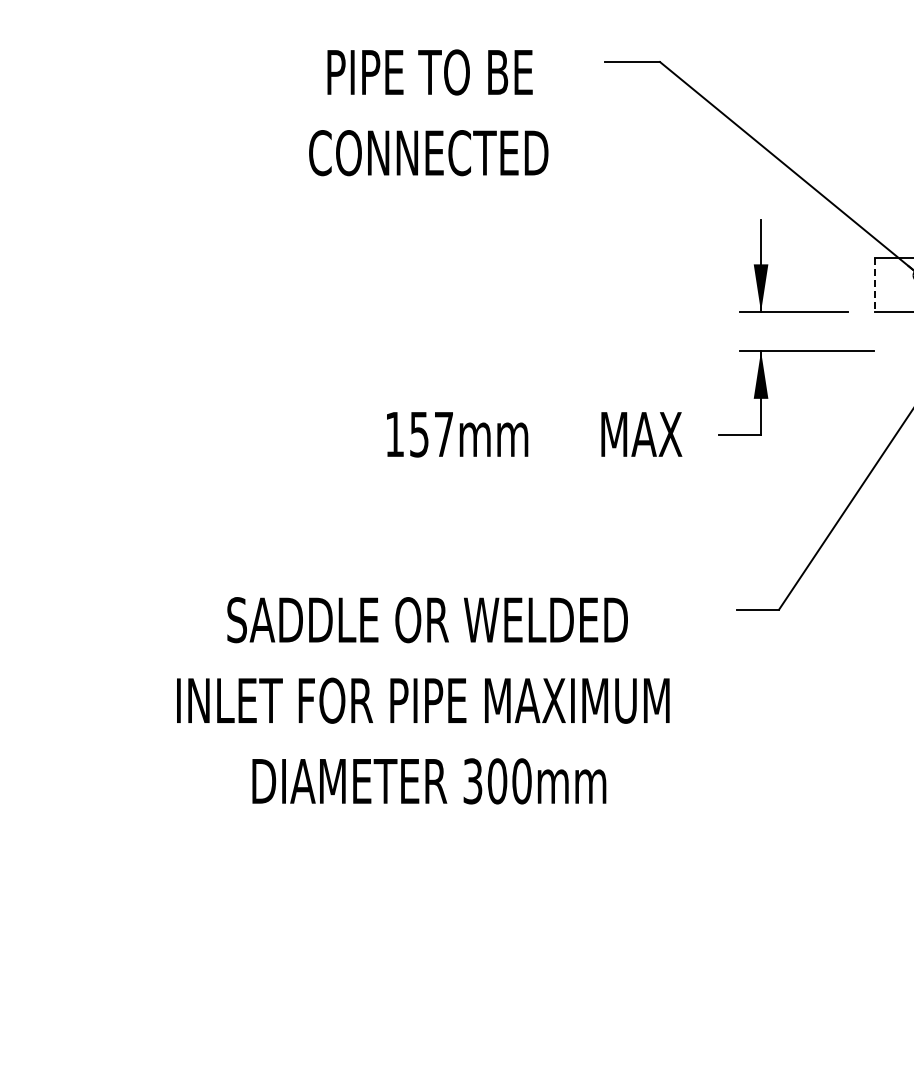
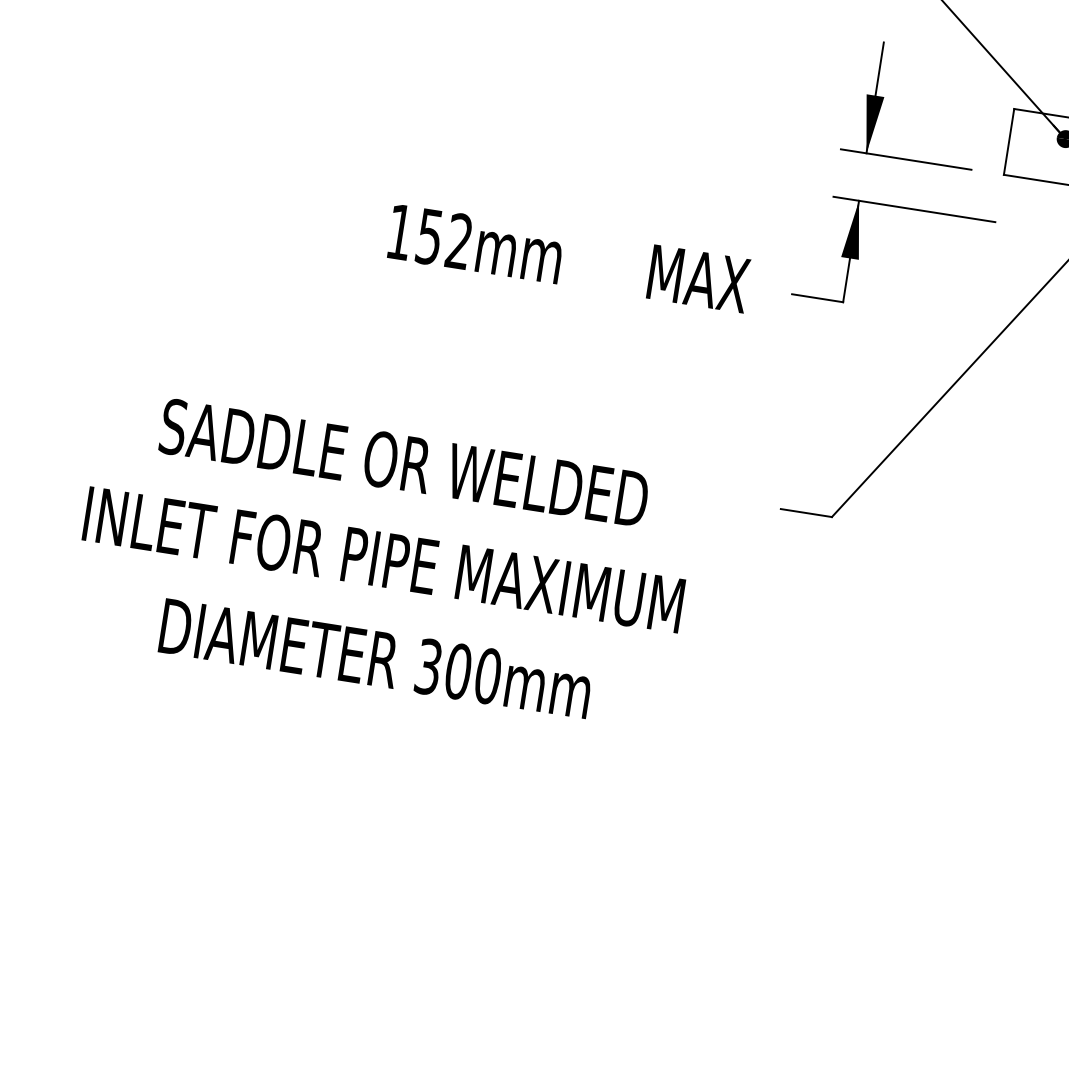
line: (874, 285) -> (1008, 142), dashed -> solid
text: (443, 433) -> (459, 240), 157mm -> 152mm

